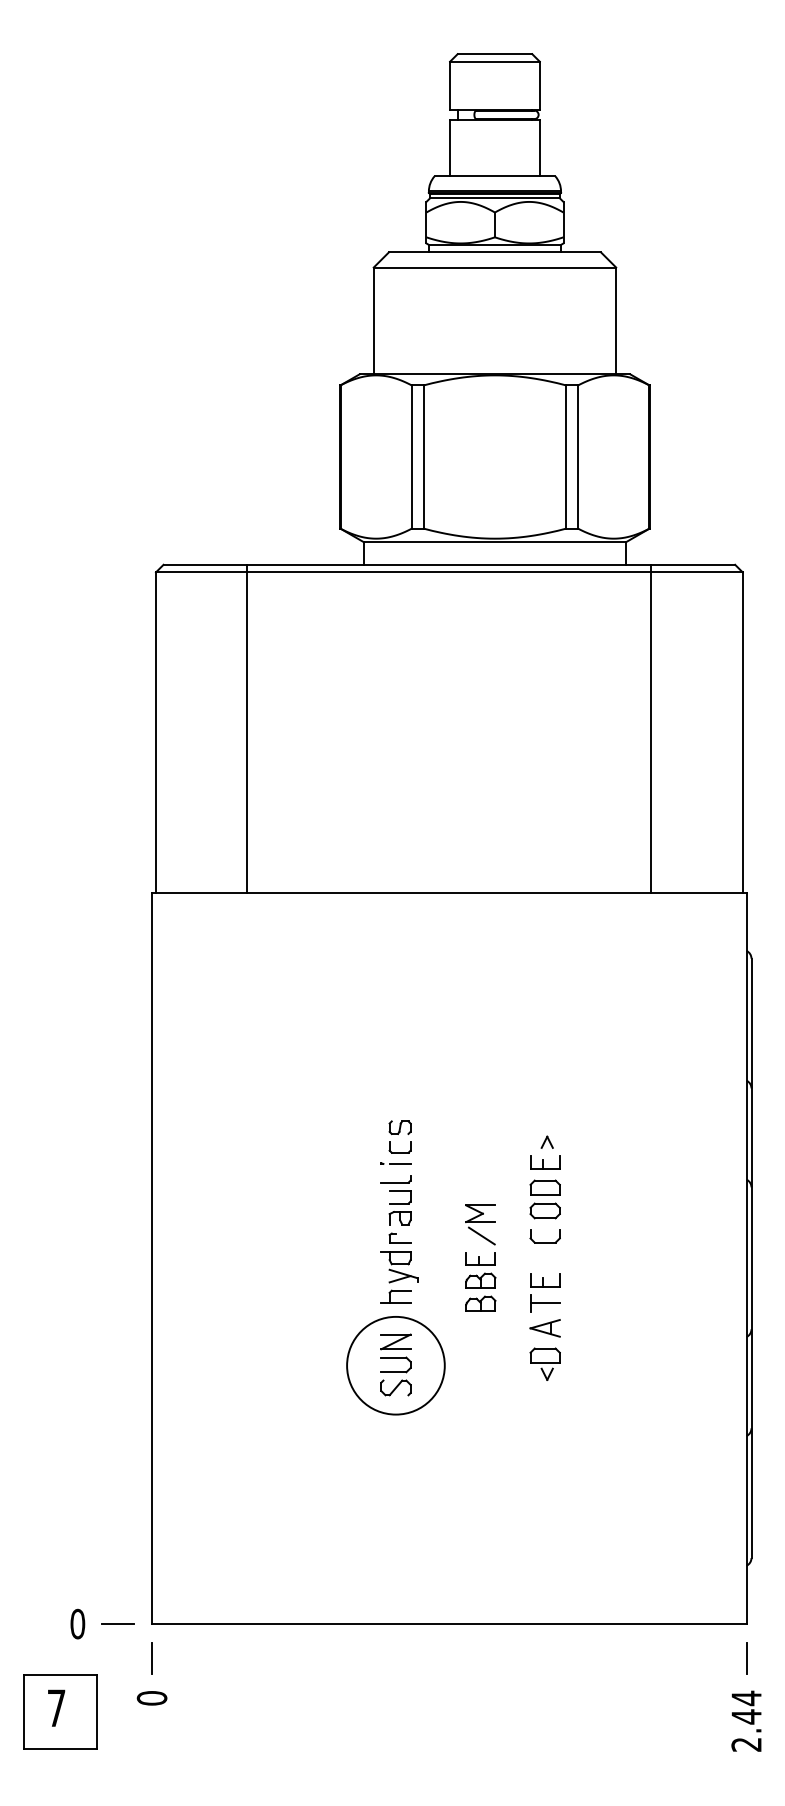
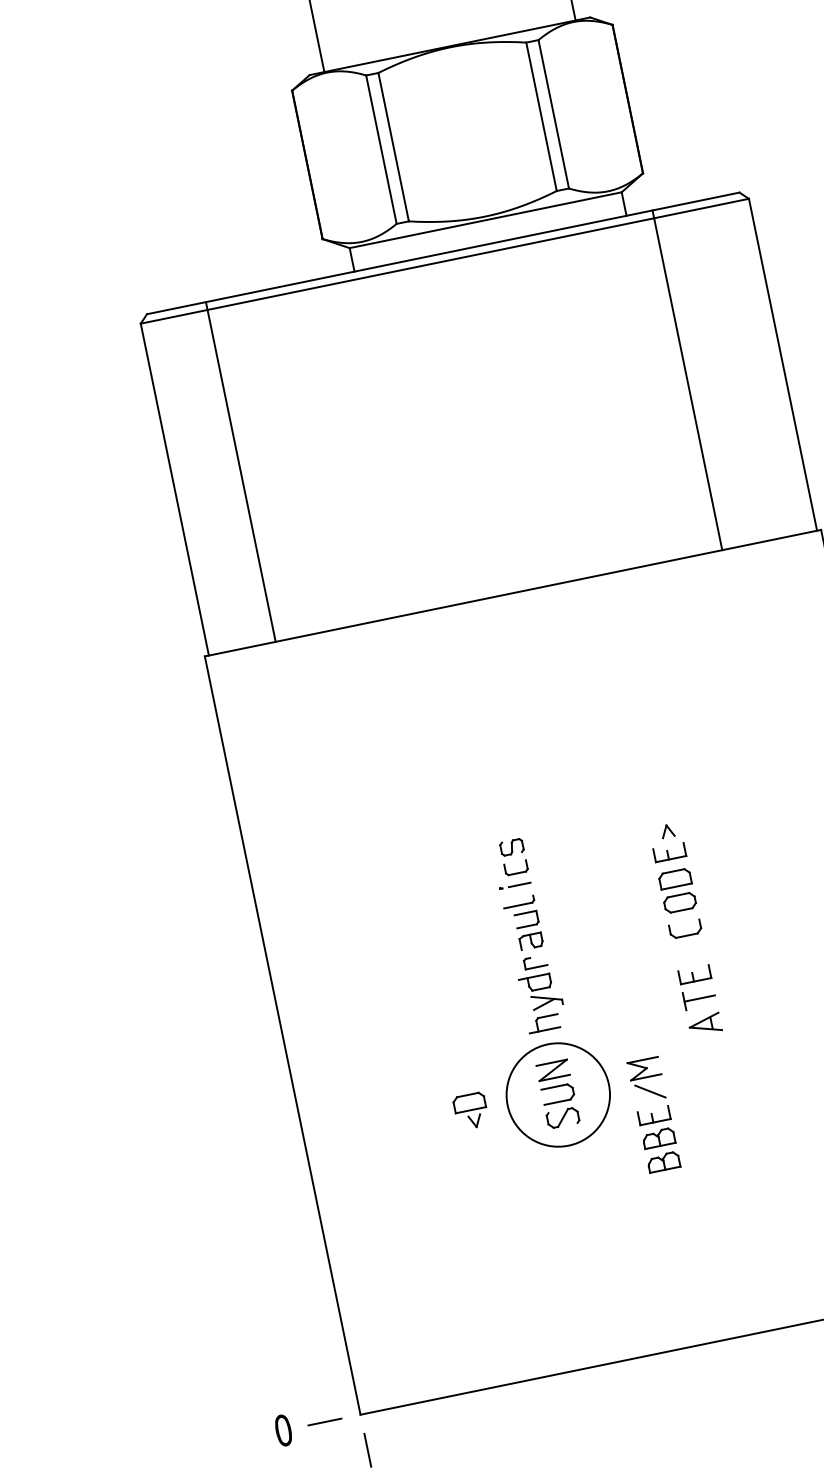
line: (247, 728) -> (240, 471), moved
part: (480, 1257) -> (653, 1114), moved
part: (544, 1363) -> (470, 1110), moved

